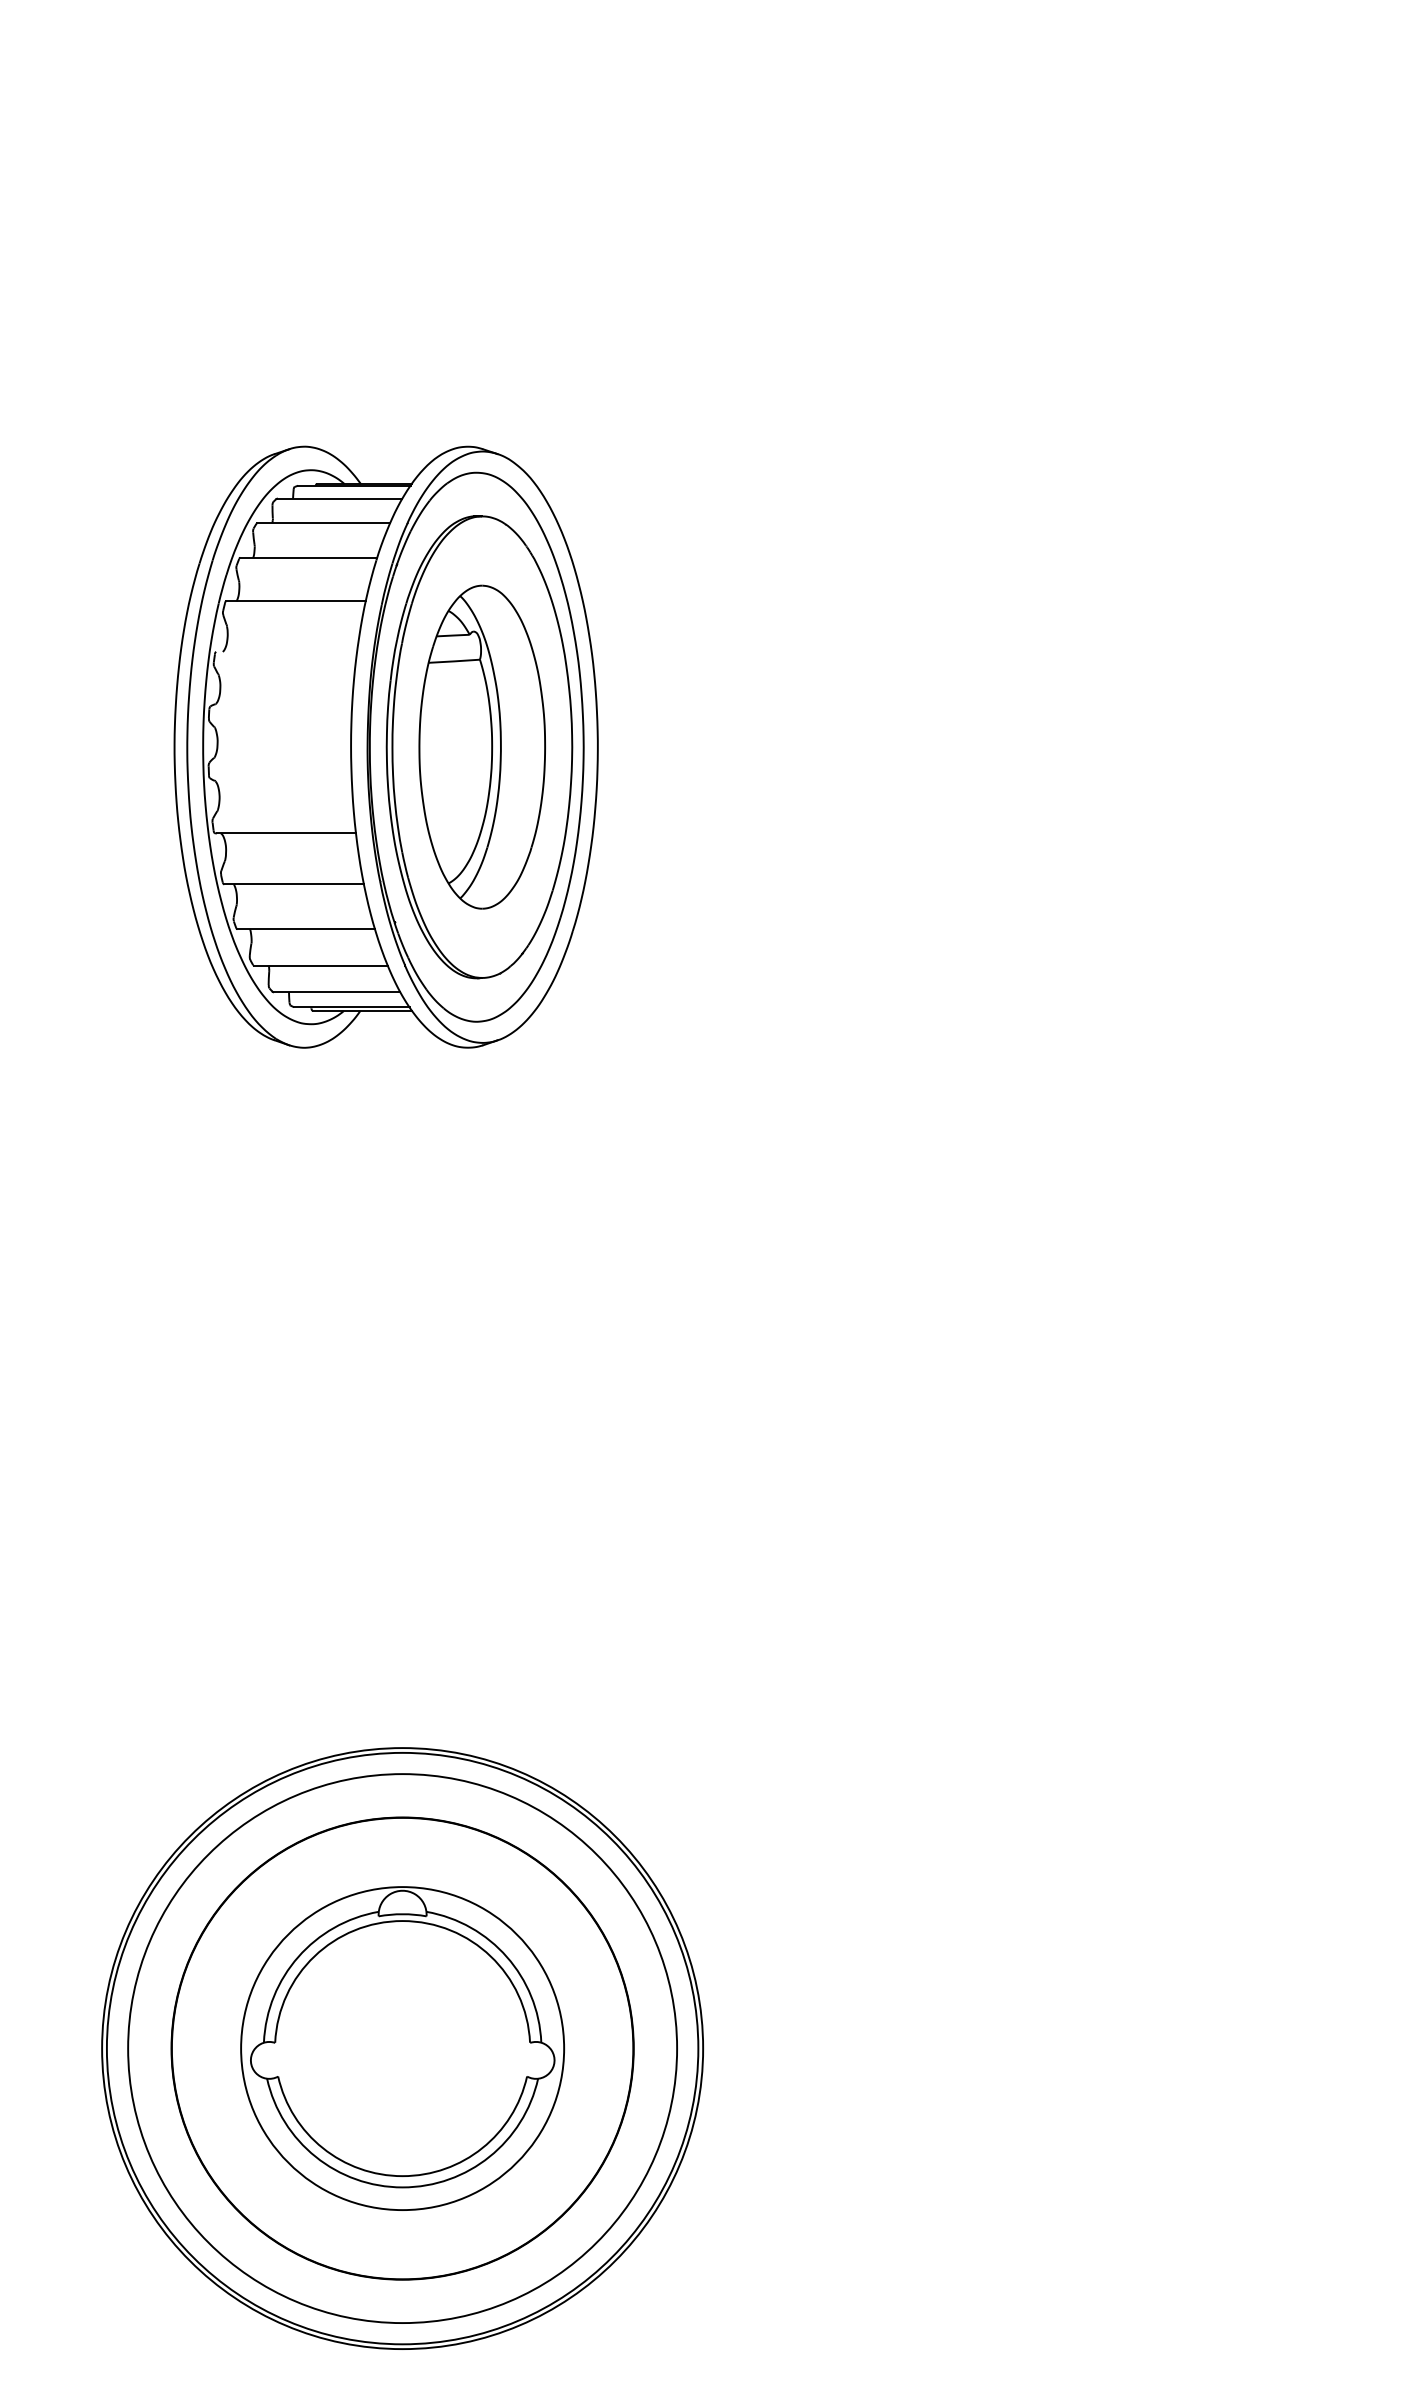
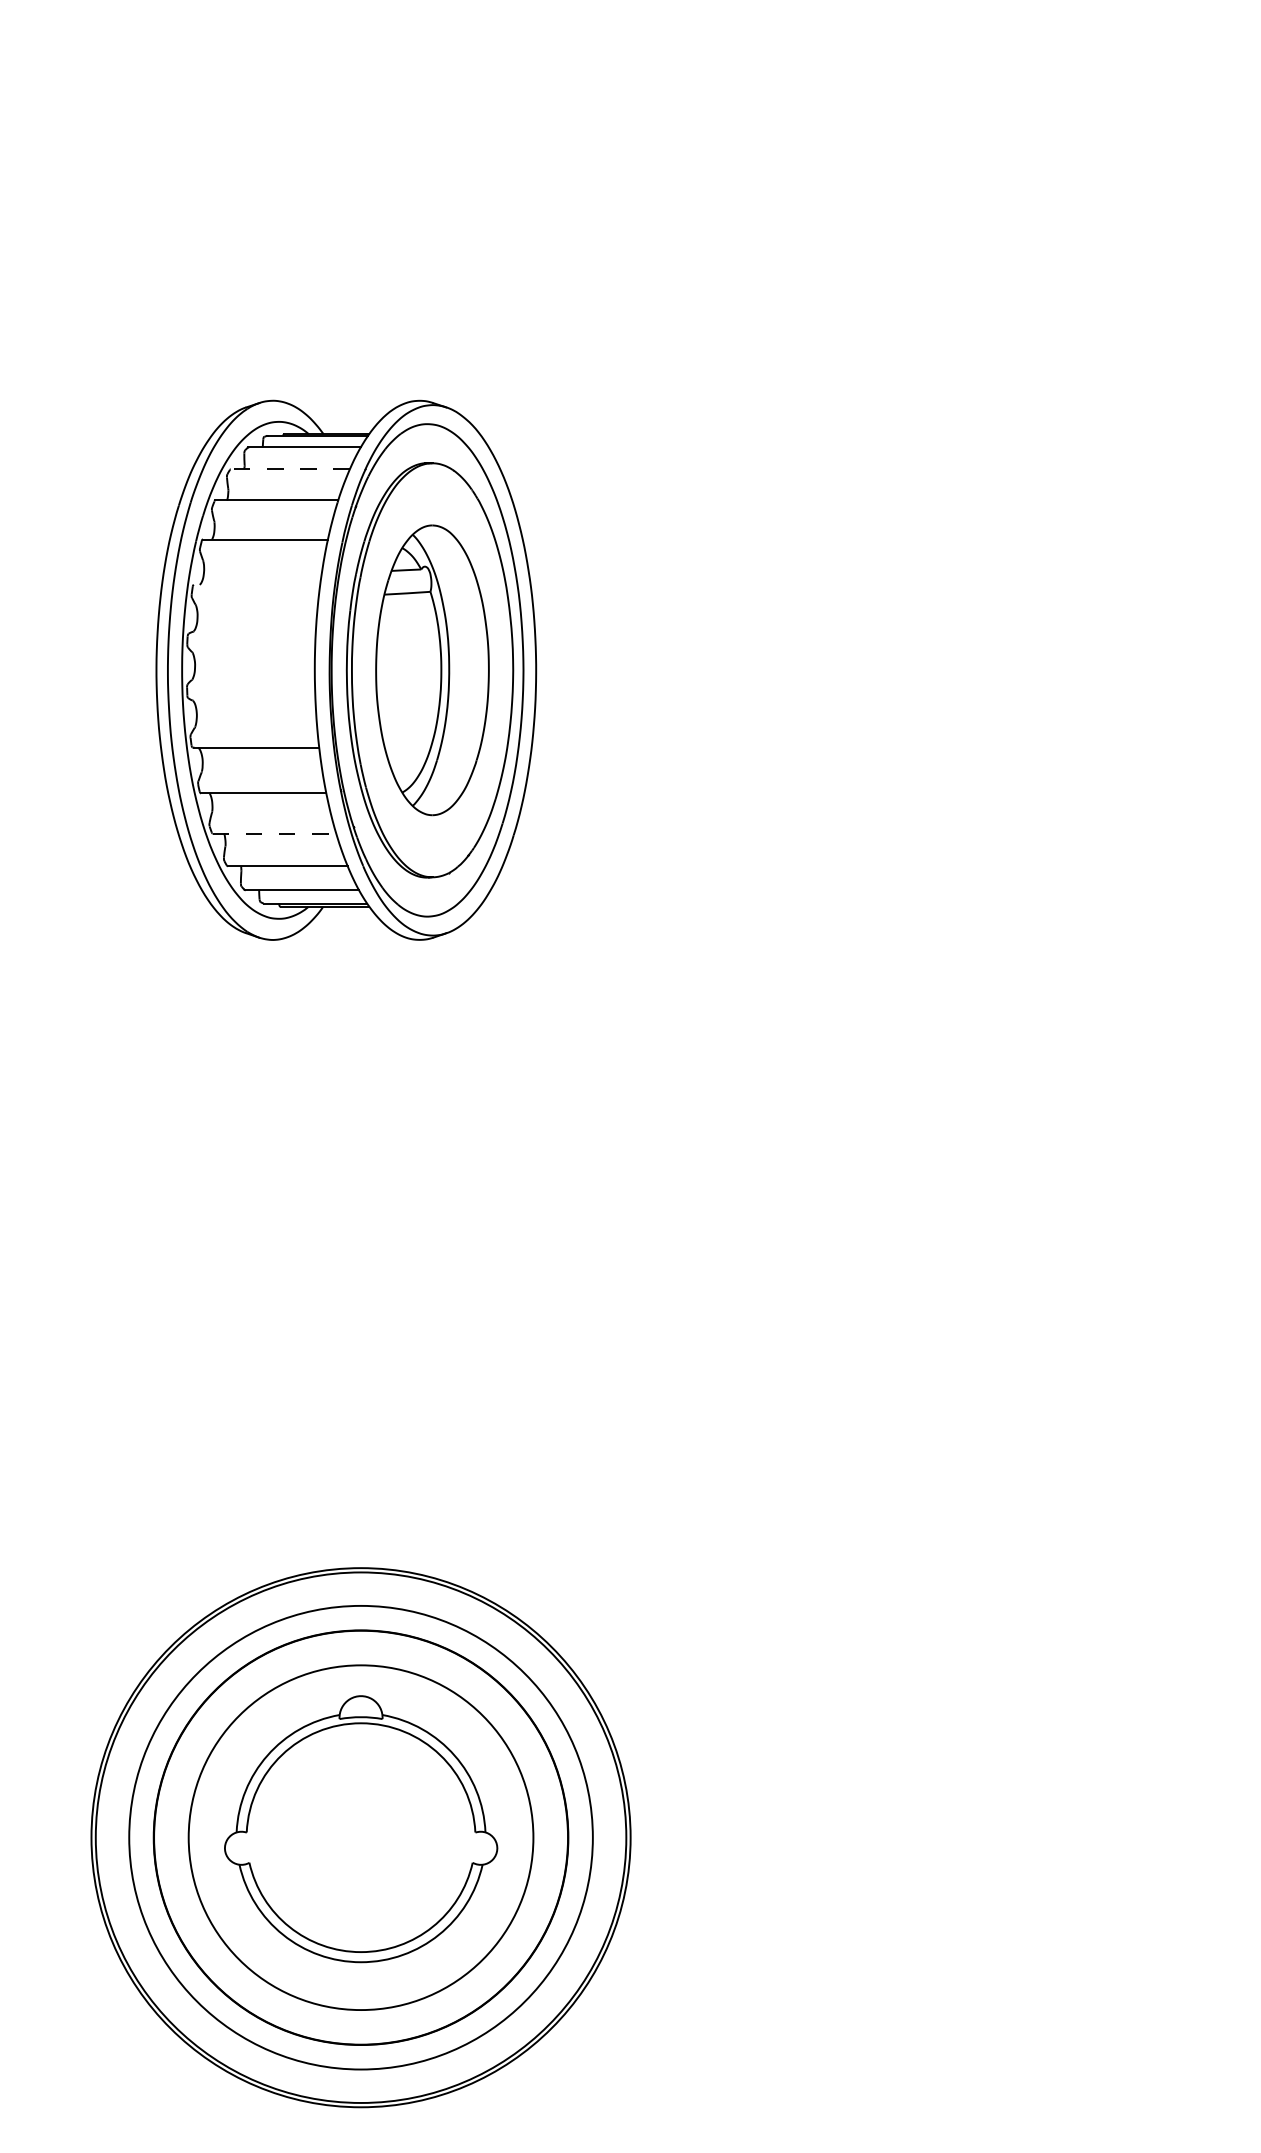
line: (323, 523) -> (290, 469), solid -> dashed
line: (306, 929) -> (274, 833), solid -> dashed
circle: (402, 2048) -> (360, 1837), size x0.7
circle: (402, 2048) -> (360, 1837), size x1.6

